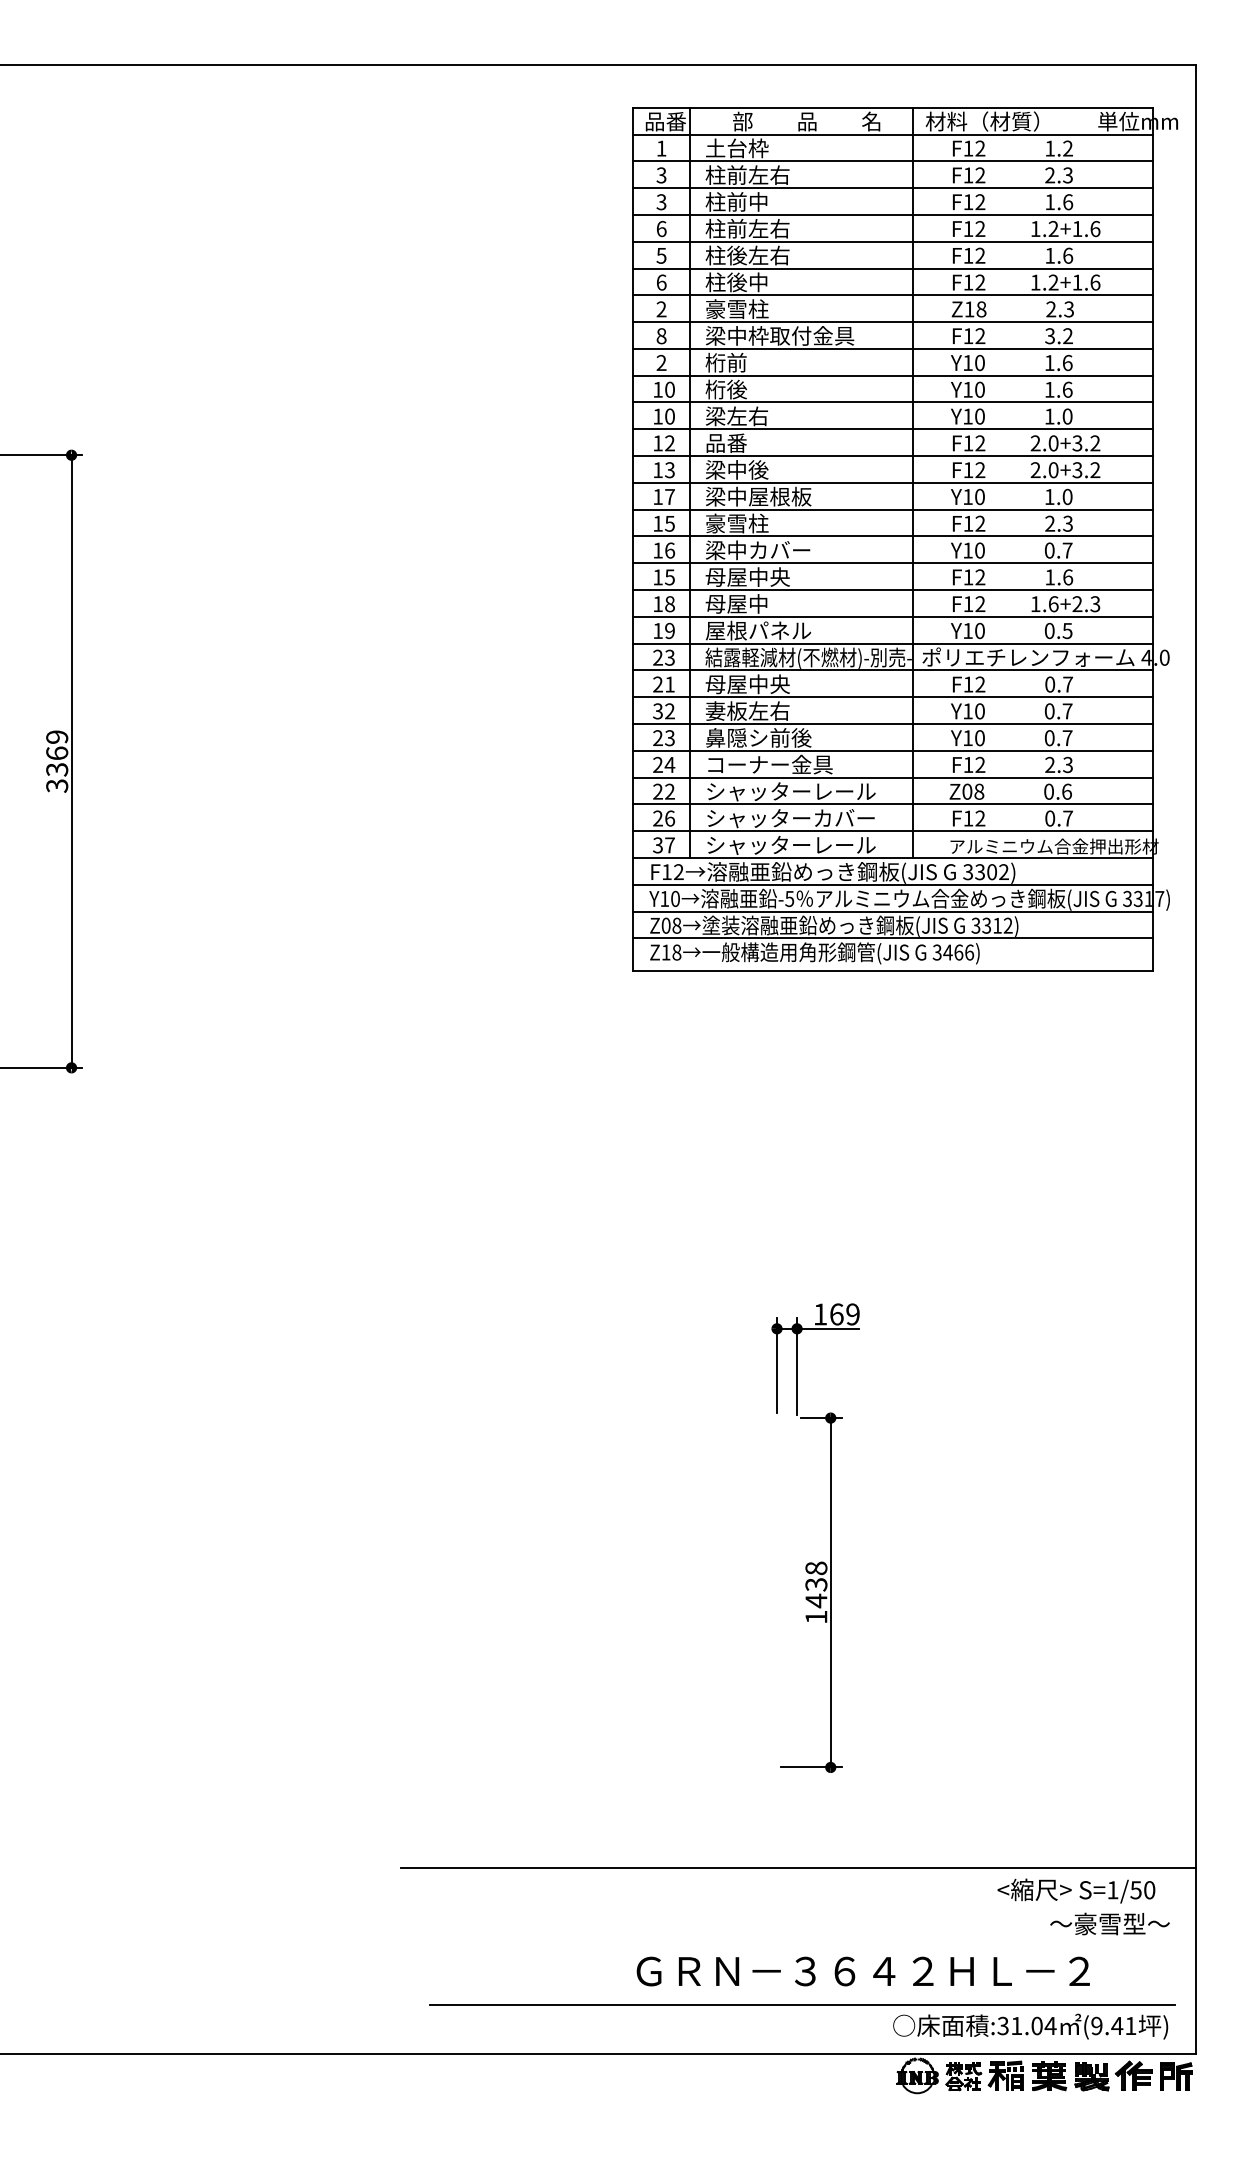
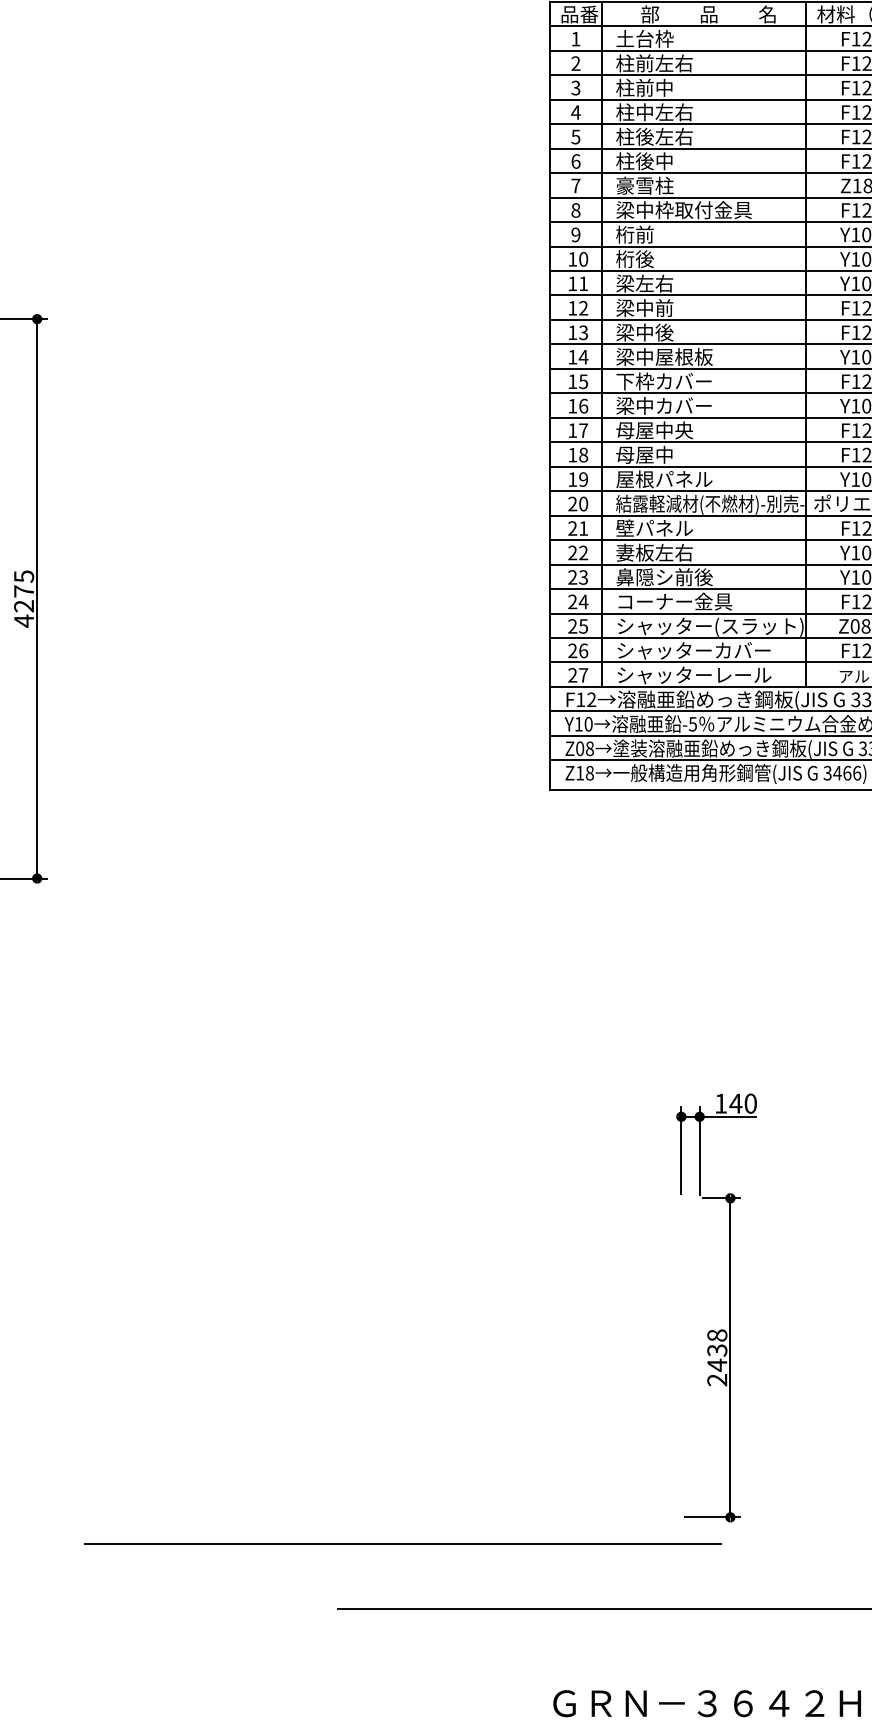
text: (661, 175) -> (575, 63), 3 -> 2
text: (661, 228) -> (575, 112), 6 -> 4
text: (736, 228) -> (644, 112), 柱前左右 -> 柱中左右
text: (661, 309) -> (575, 186), 2 -> 7
text: (661, 363) -> (575, 235), 2 -> 9
text: (669, 416) -> (583, 283), 10 -> 11
text: (736, 442) -> (644, 307), 品番 -> 梁中前
text: (669, 496) -> (583, 356), 17 -> 14
text: (758, 523) -> (664, 381), 豪雪柱 -> 下枠カバー
text: (669, 577) -> (583, 430), 15 -> 17
text: (669, 657) -> (583, 503), 23 -> 20
text: (747, 684) -> (654, 528), 母屋中央 -> 壁パネル
text: (657, 711) -> (572, 553), 32 -> 22
text: (57, 761) -> (24, 598), 3369 -> 4275
text: (669, 791) -> (583, 626), 22 -> 25
text: (862, 792) -> (759, 627), シャッターレール -> シャッター(スラット)
text: (657, 845) -> (572, 675), 37 -> 27
text: (844, 1314) -> (742, 1103), 169 -> 140
text: (816, 1616) -> (717, 1379), 1438 -> 2438
line: (471, 1796) -> (402, 1543), added

